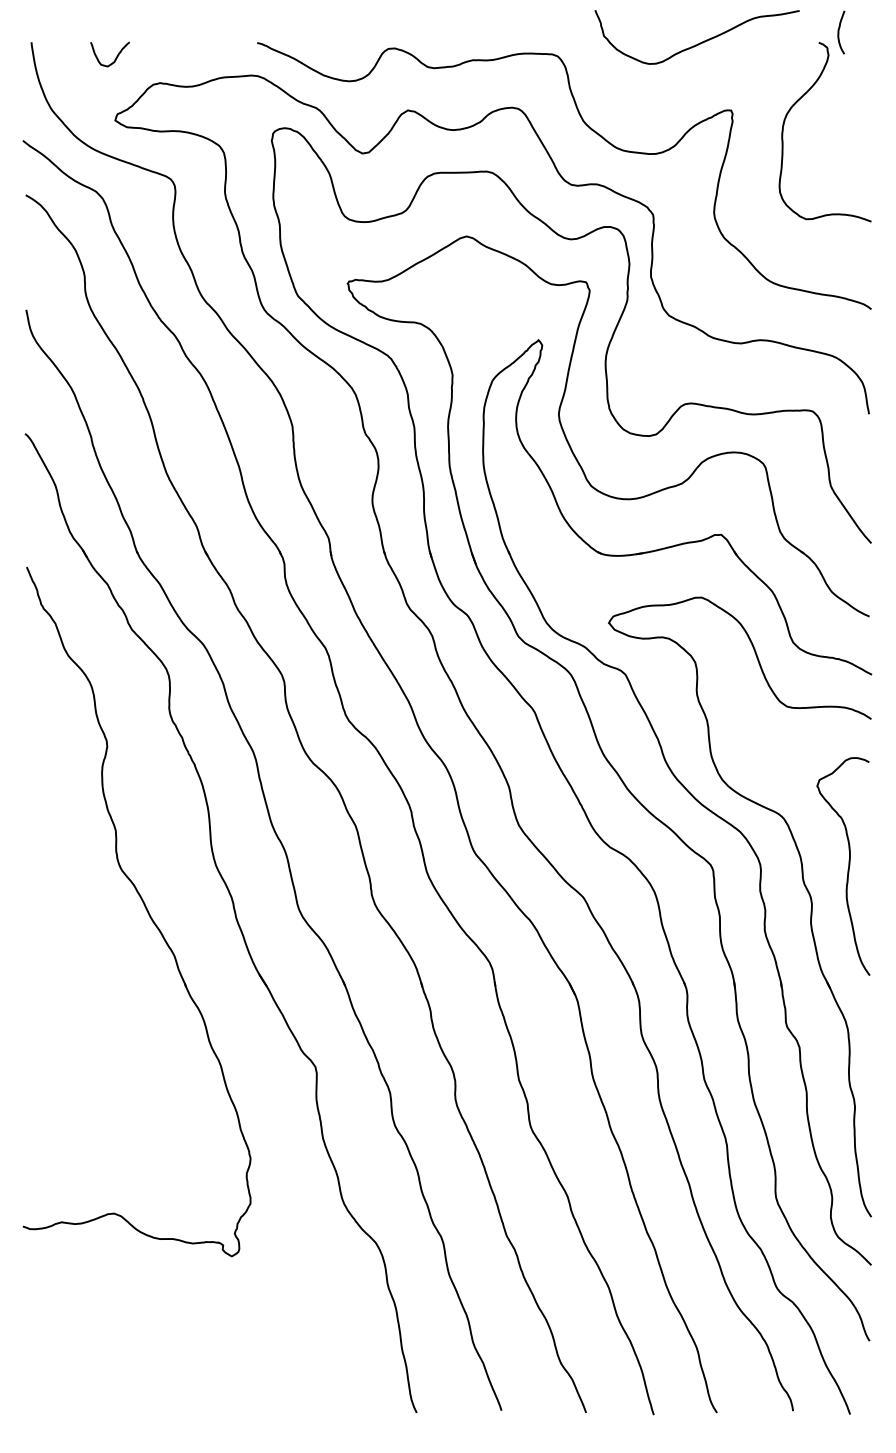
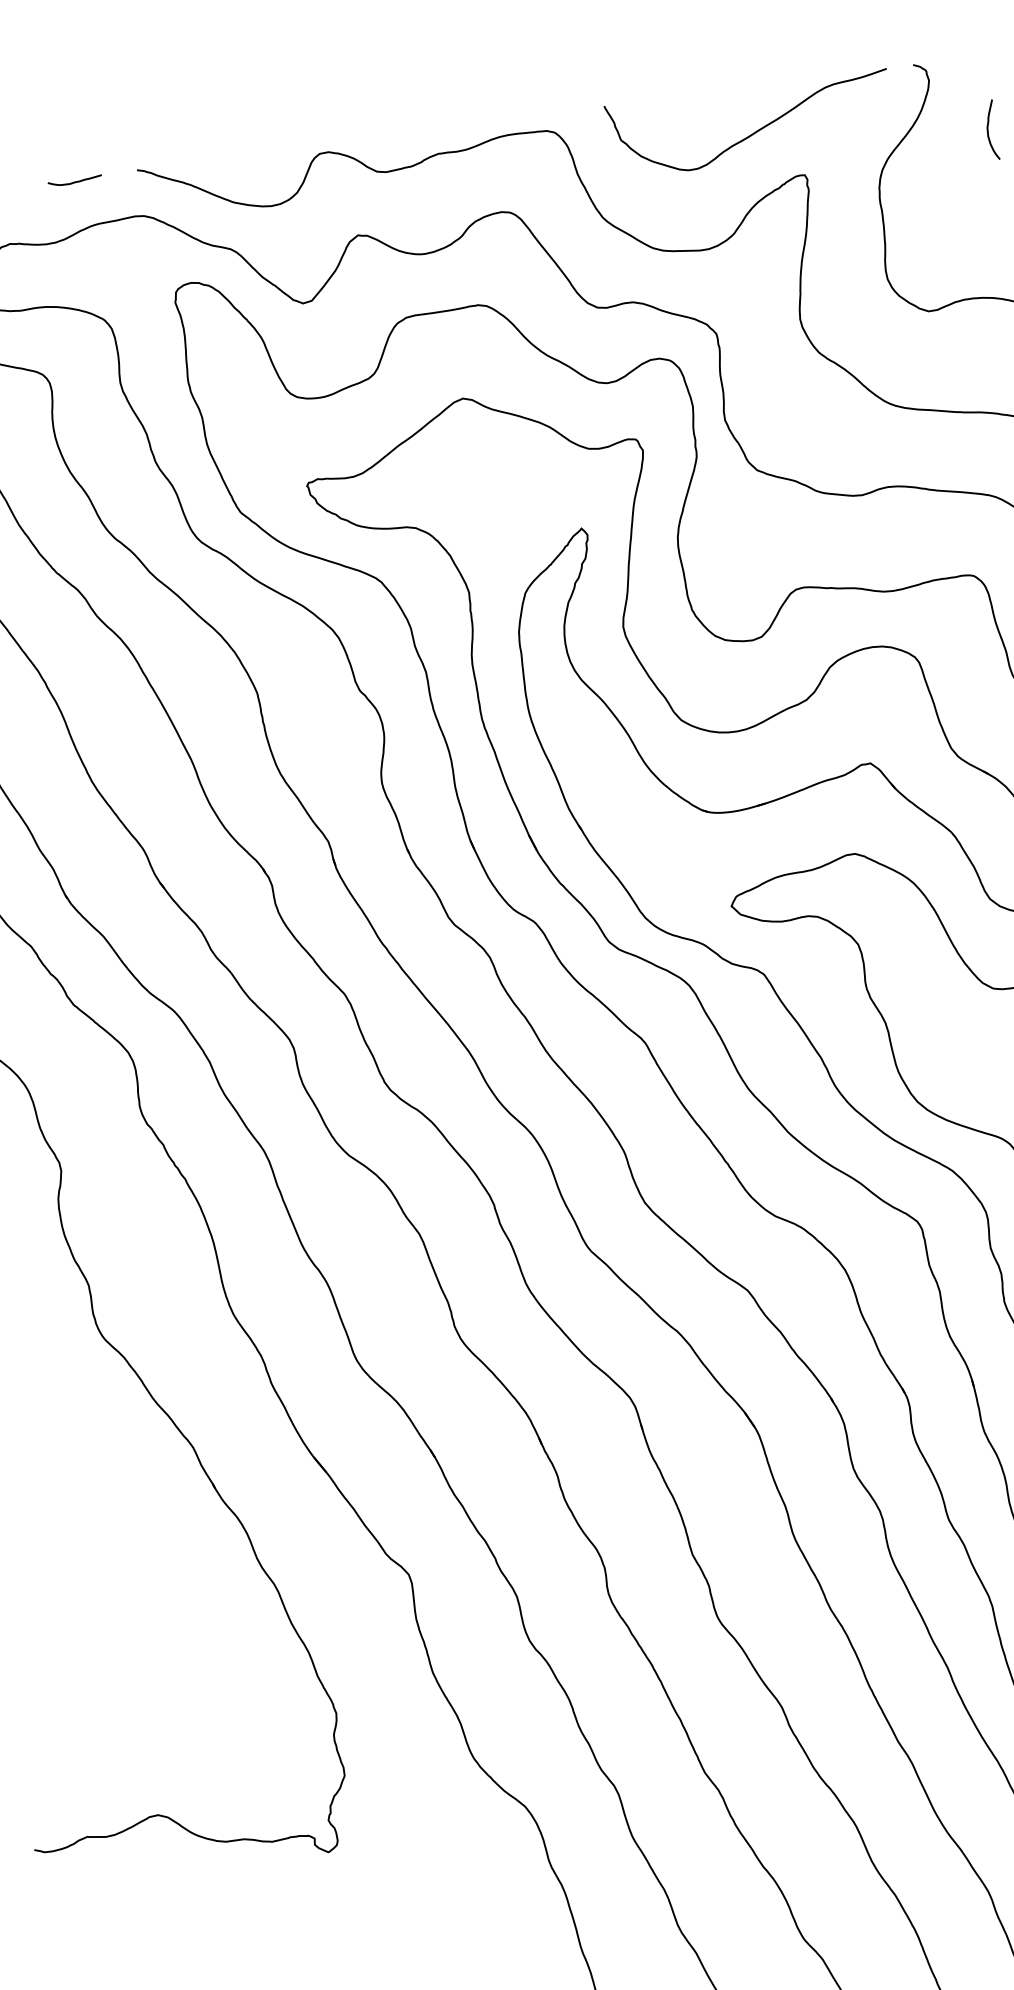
curve: (839, 32) -> (989, 130), moved
curve: (699, 42) -> (754, 131), moved
curve: (211, 44) -> (74, 180), added

